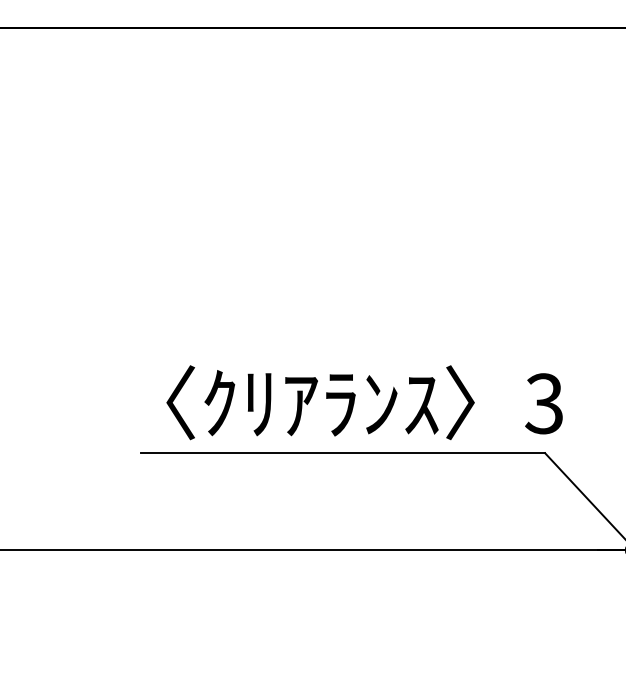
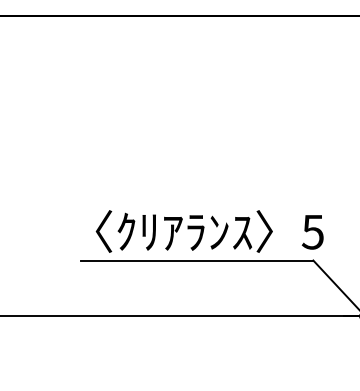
text: (543, 402) -> (312, 231), 3 -> 5

